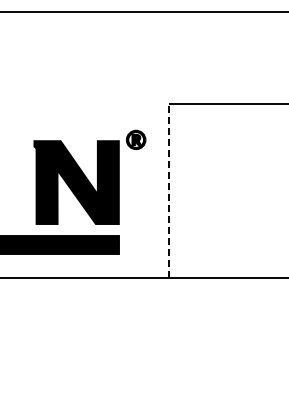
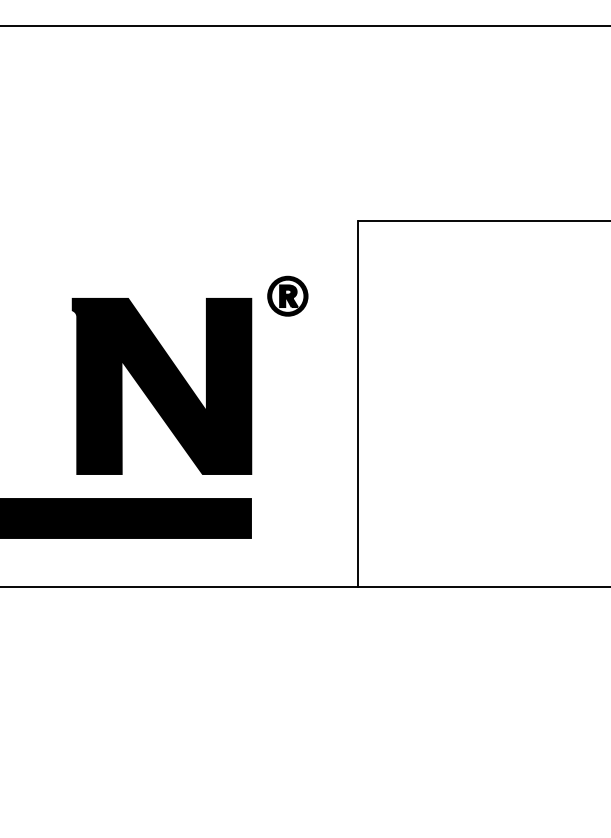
line: (169, 190) -> (358, 403), dashed -> solid

